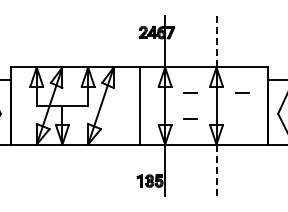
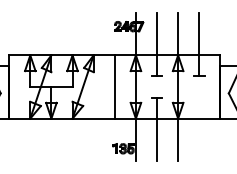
line: (216, 41) -> (178, 33), dashed -> solid
line: (190, 54) -> (156, 44), added
line: (242, 54) -> (199, 44), added
line: (190, 156) -> (156, 128), added
line: (216, 170) -> (178, 140), dashed -> solid

